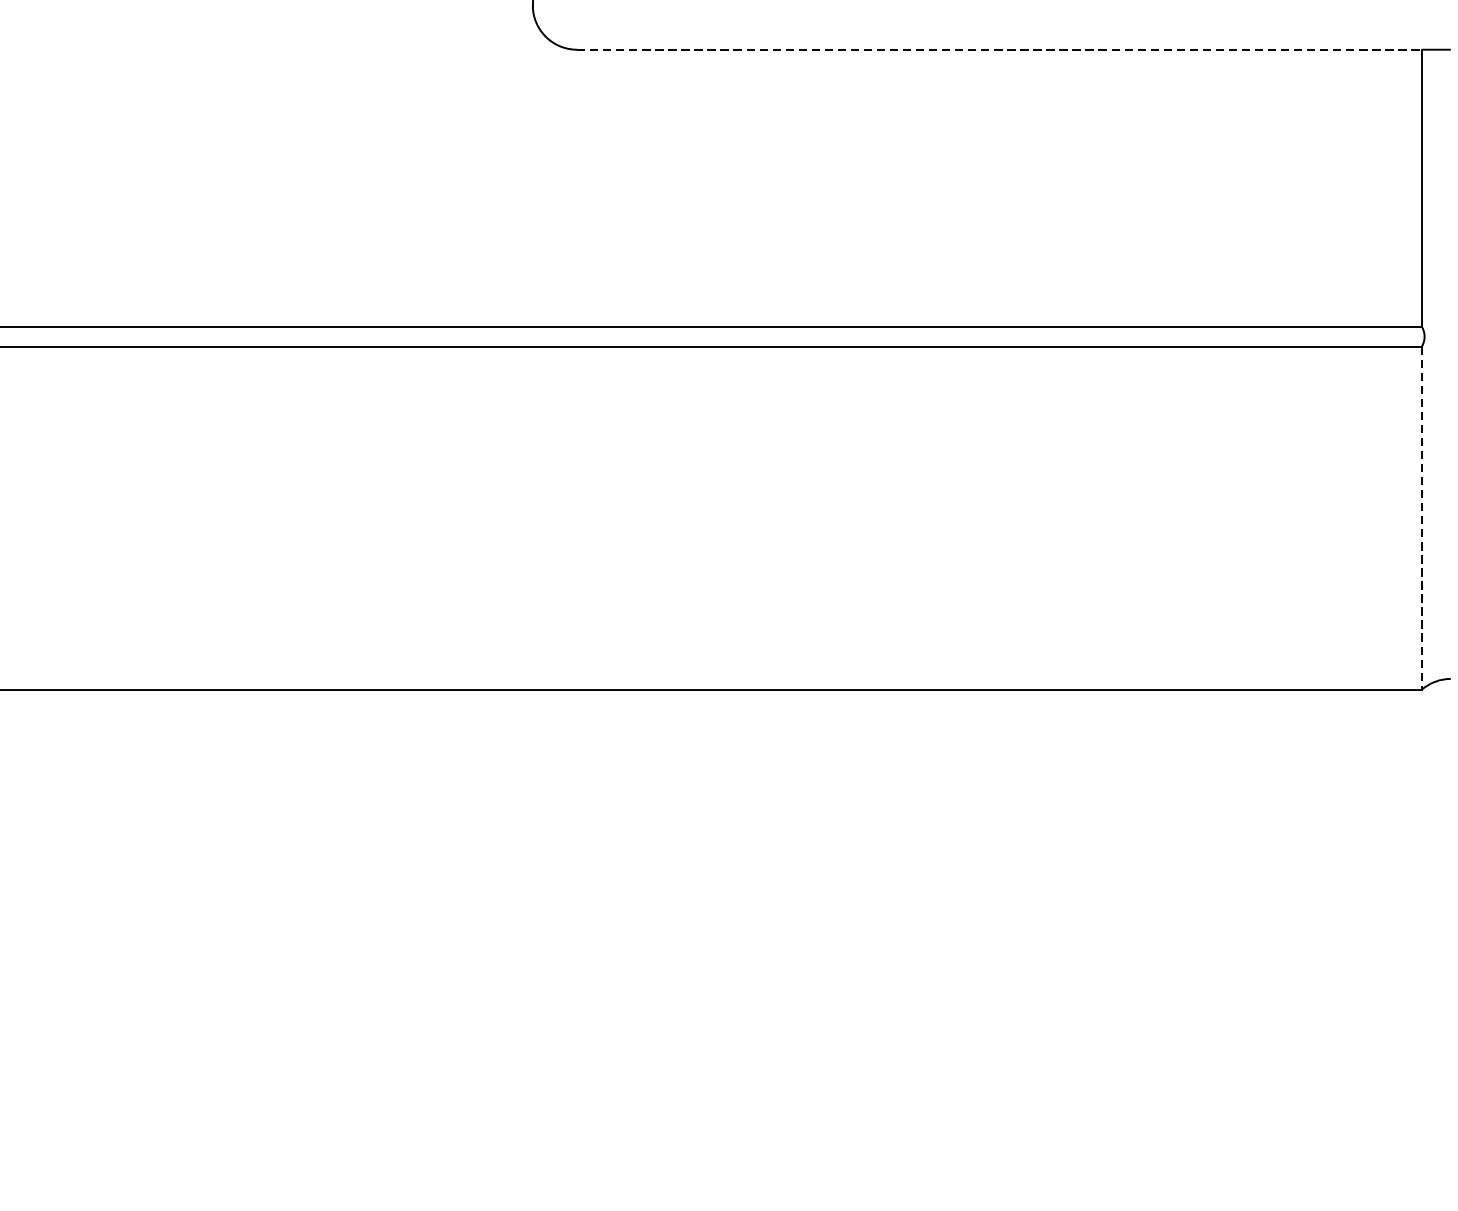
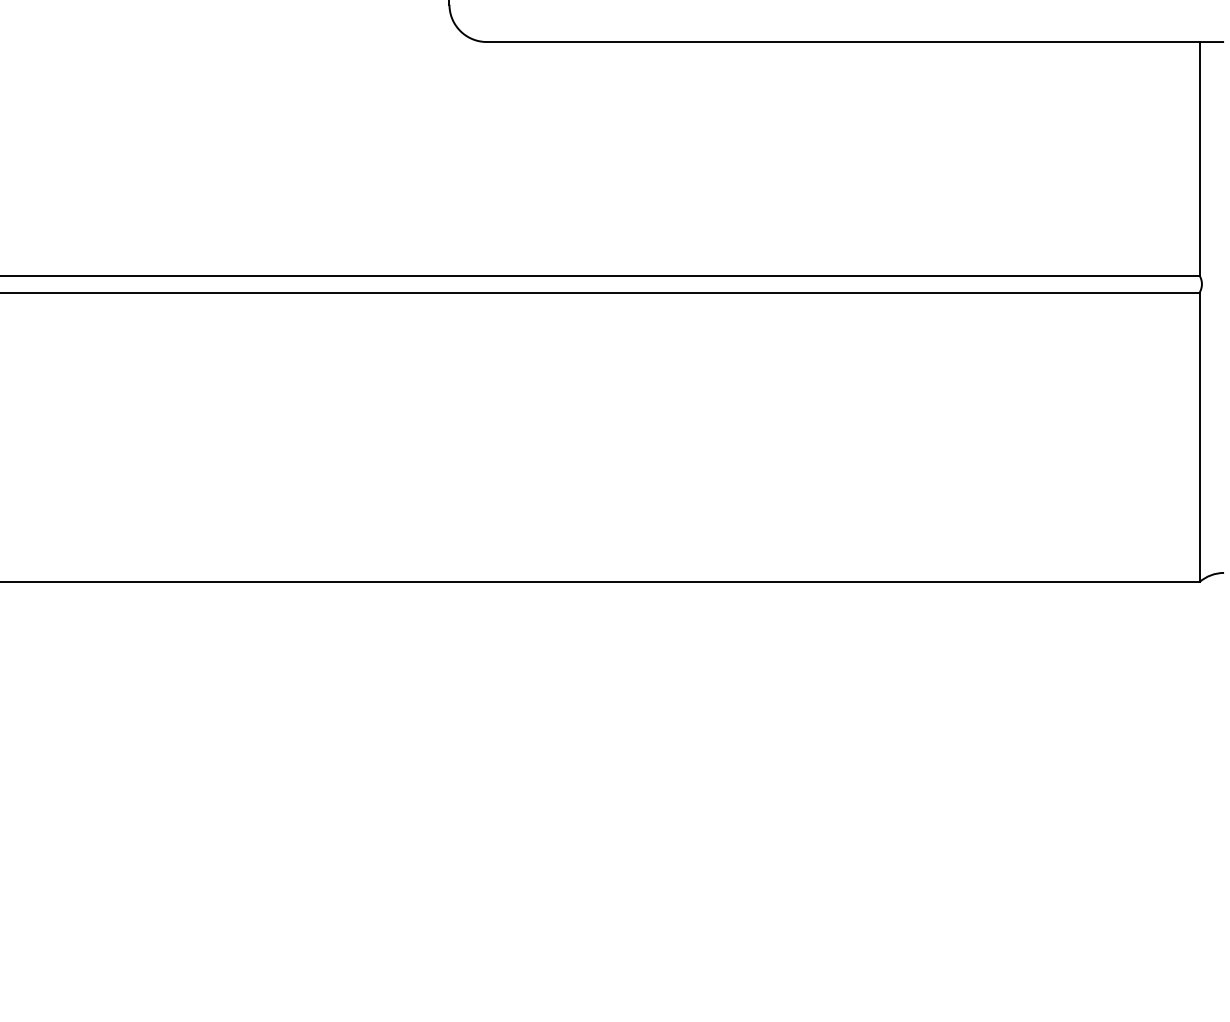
line: (999, 50) -> (843, 42), dashed -> solid
line: (1421, 518) -> (1199, 437), dashed -> solid

